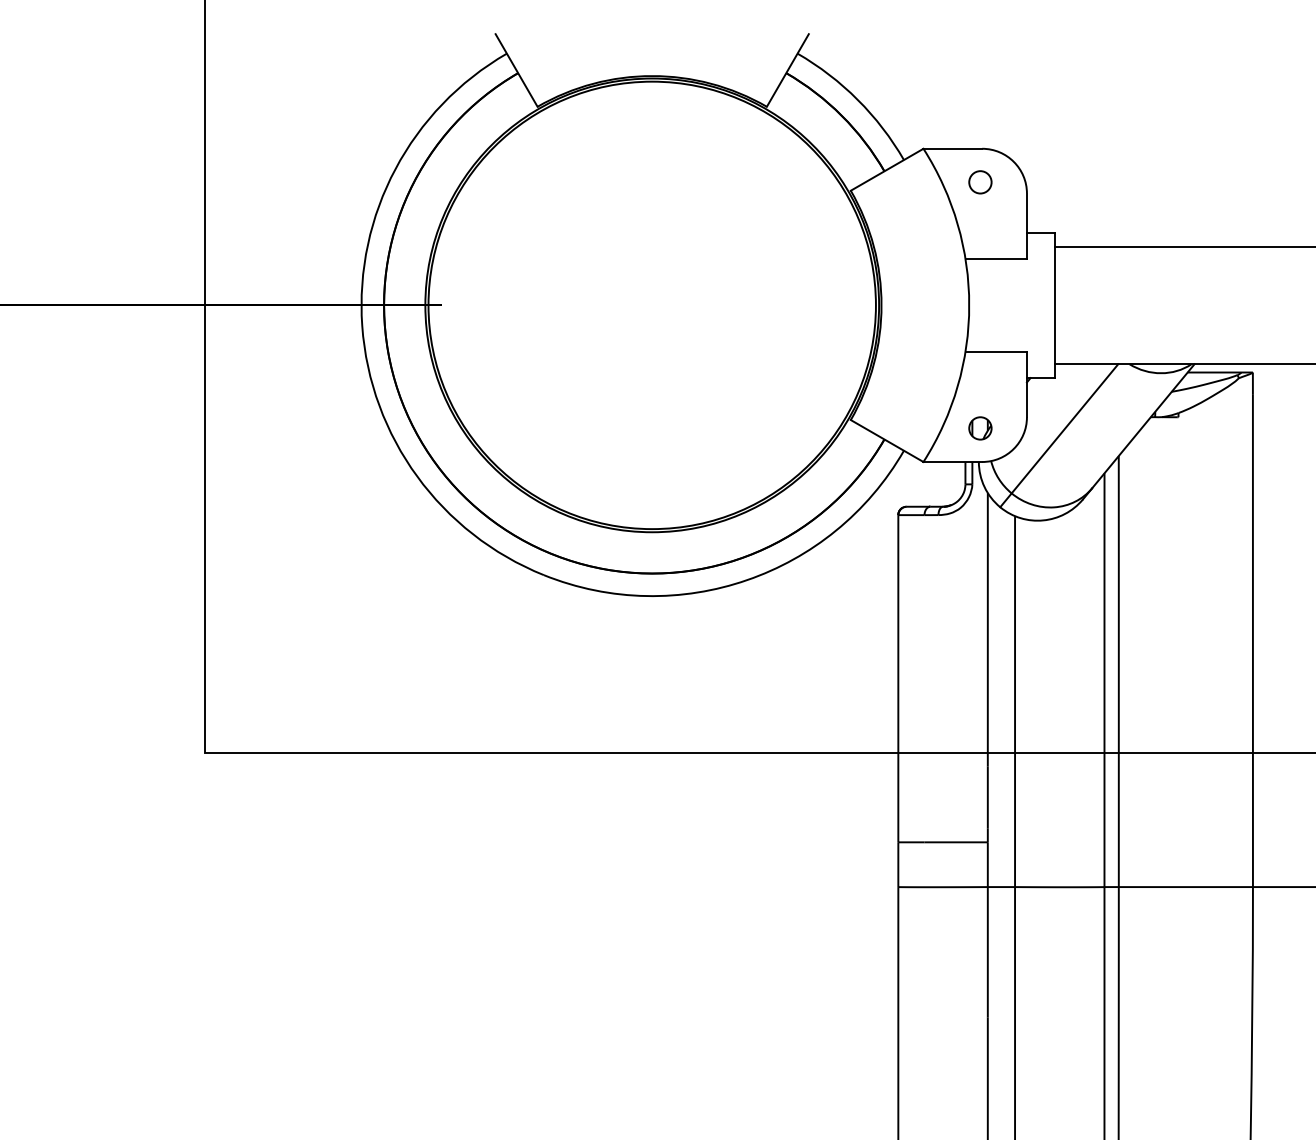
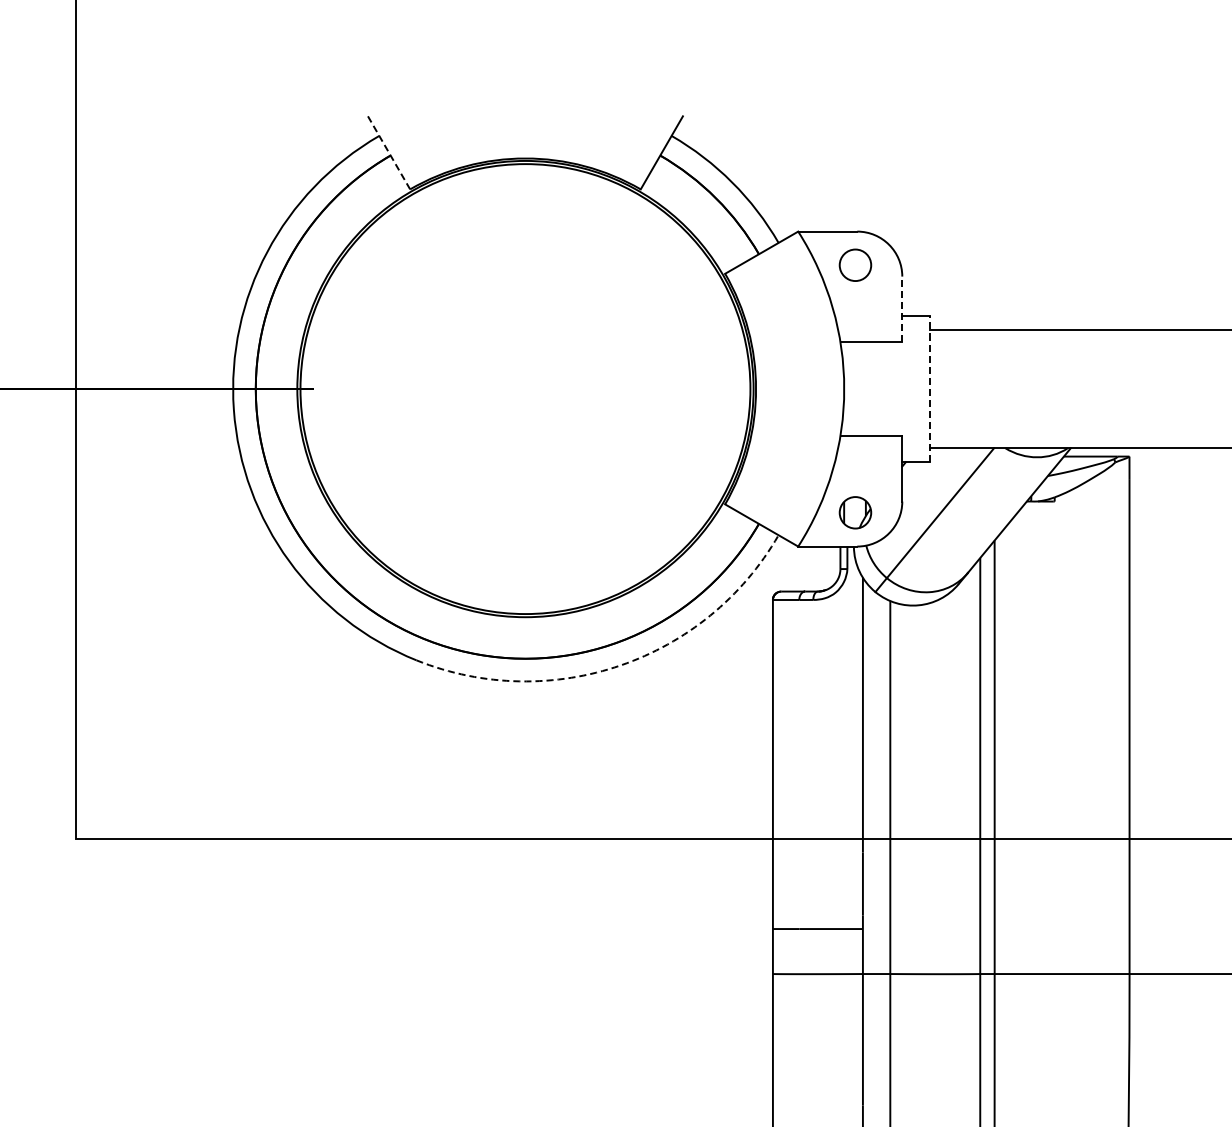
line: (516, 70) -> (388, 152), solid -> dashed
circle: (980, 182) -> (855, 265), size x1.4
line: (1026, 226) -> (901, 309), solid -> dashed
line: (1054, 305) -> (929, 389), solid -> dashed
part: (980, 428) -> (855, 512), size x1.4
arc: (747, 580) -> (621, 665), solid -> dashed

